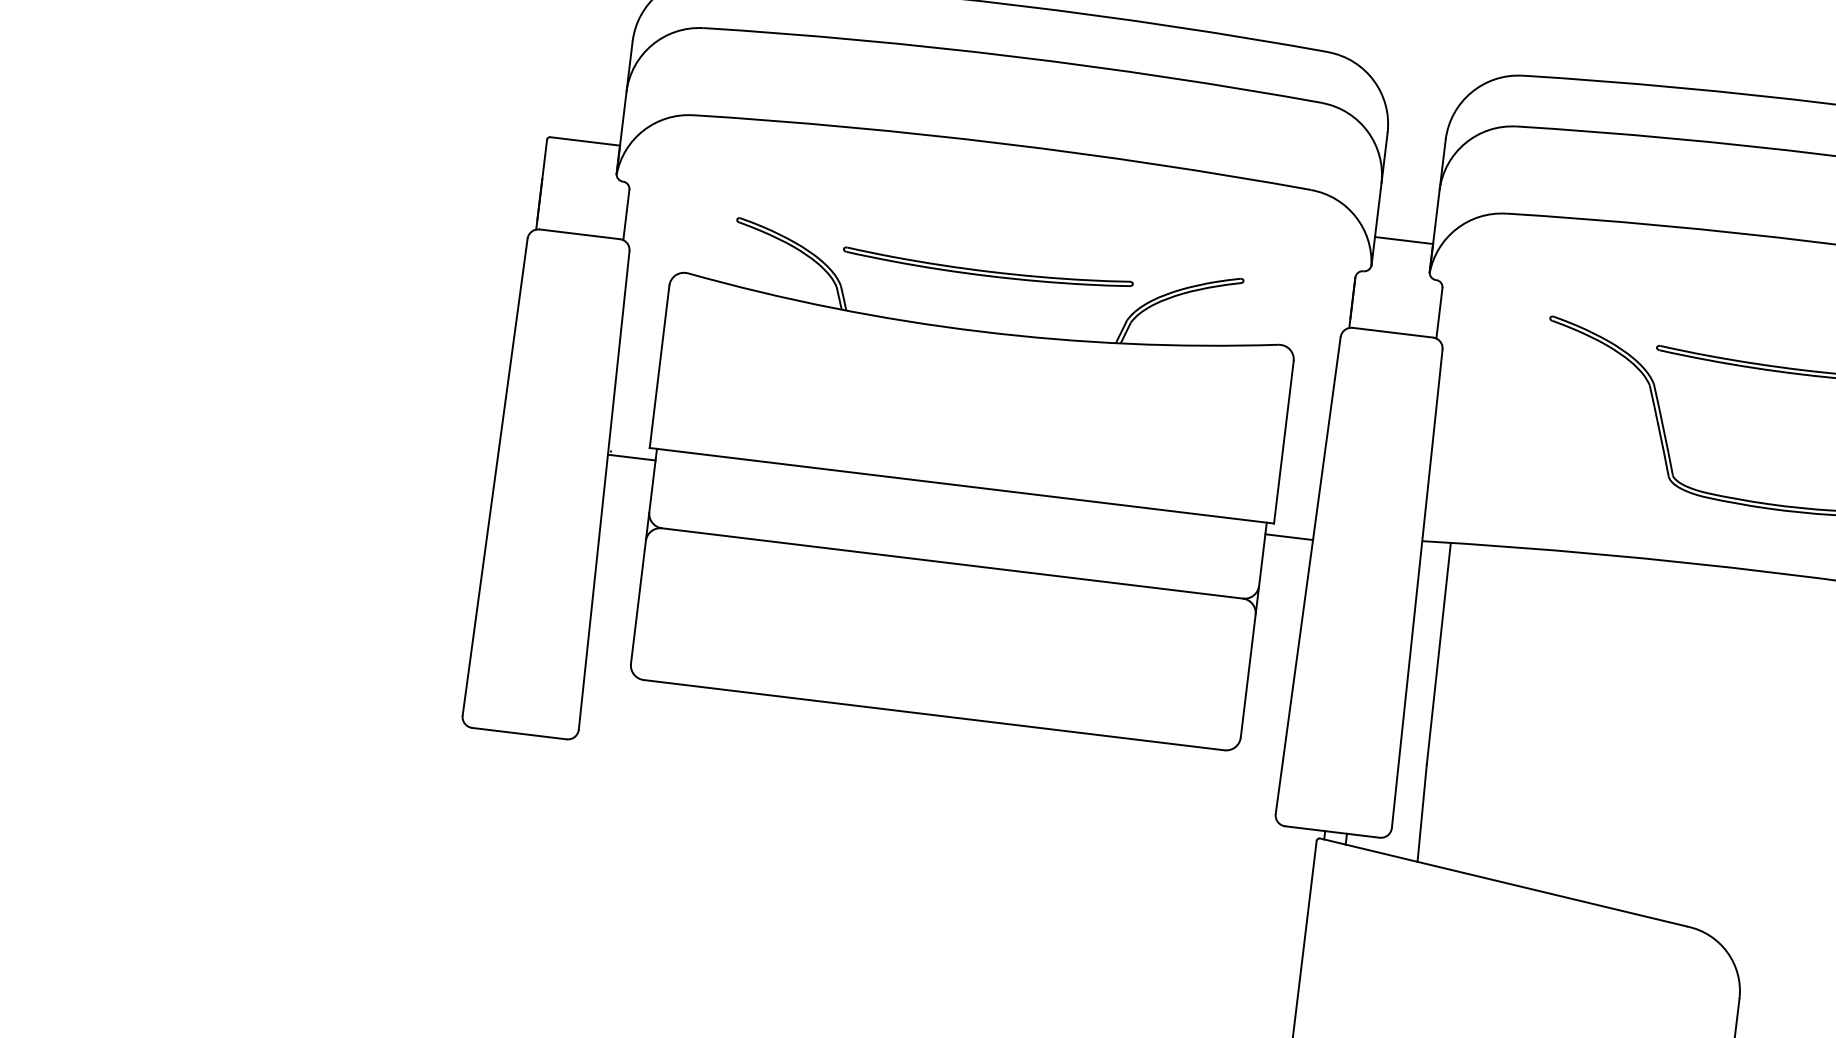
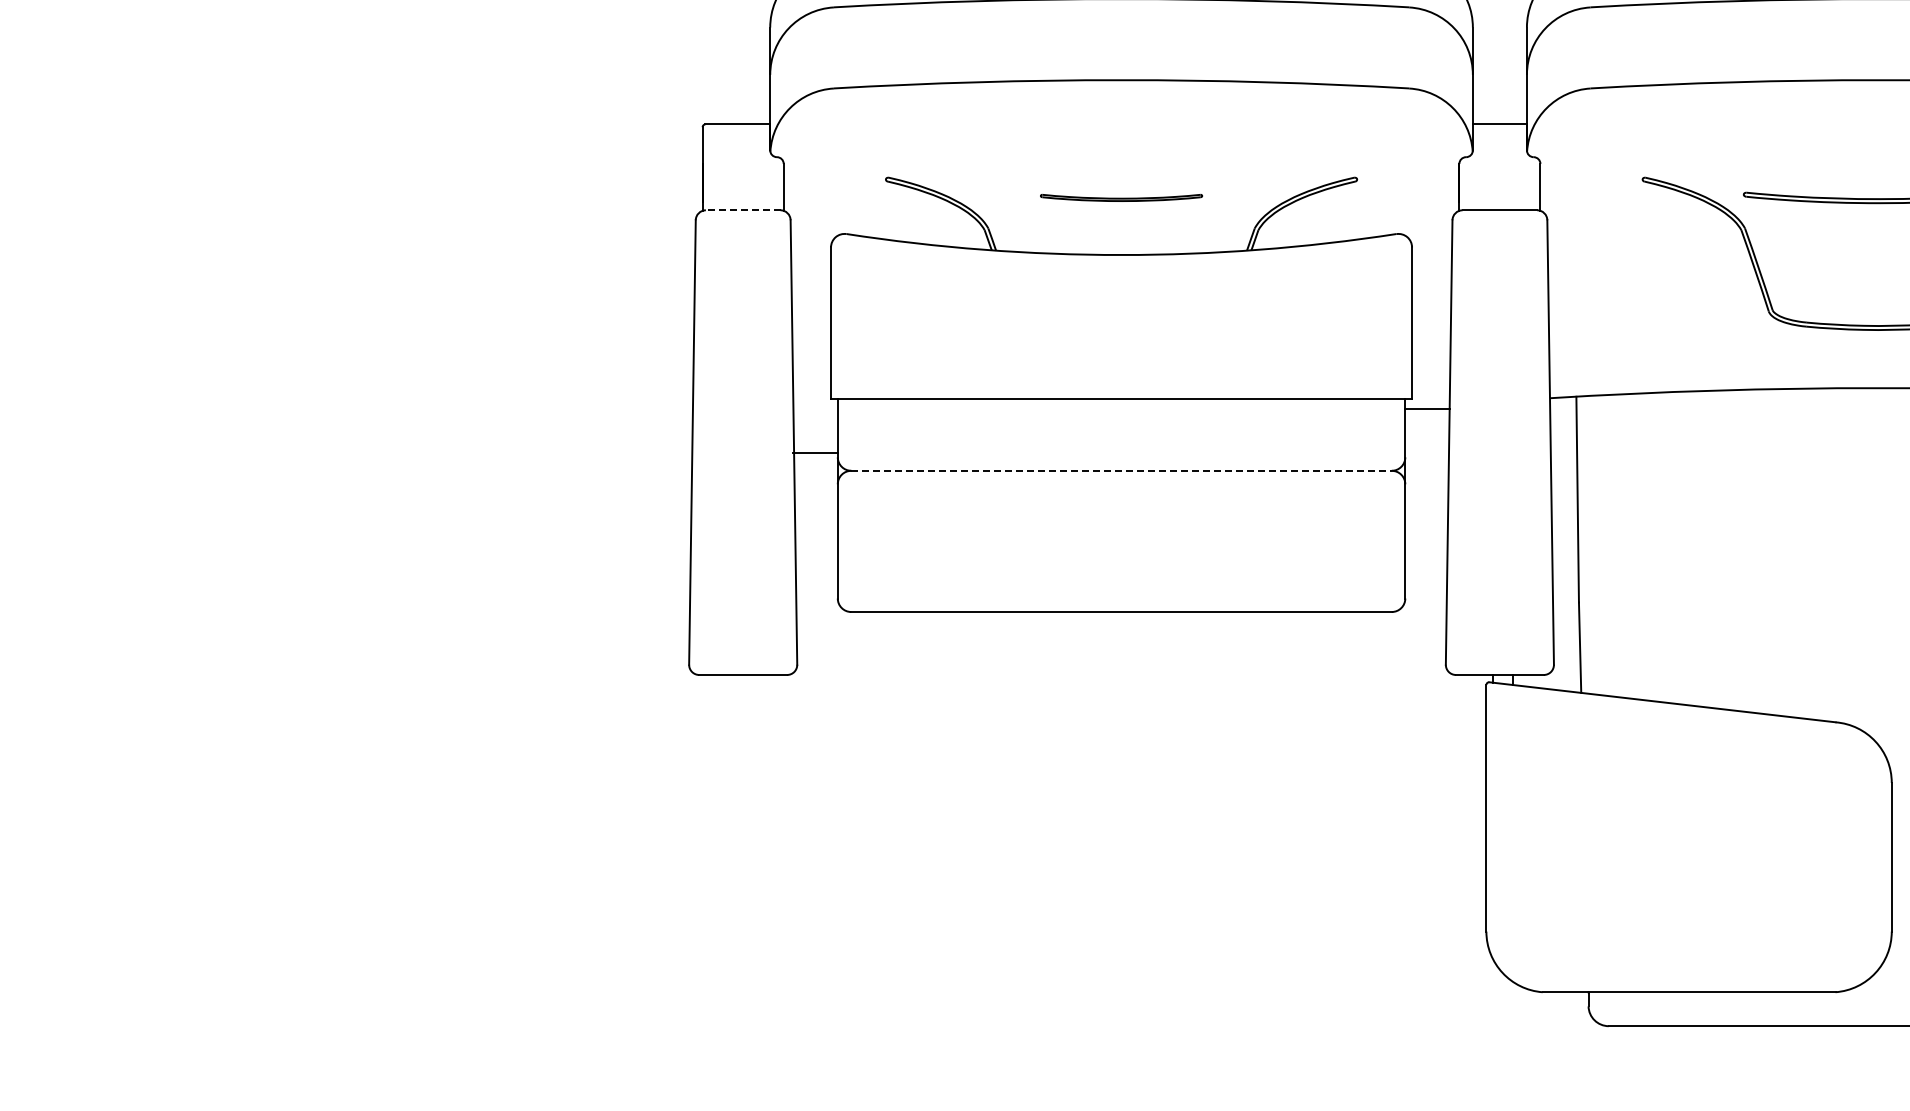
line: (579, 234) -> (742, 210), solid -> dashed
part: (987, 269) -> (1121, 197), size x0.6
line: (631, 457) -> (815, 453), moved
line: (953, 563) -> (1122, 470), solid -> dashed

